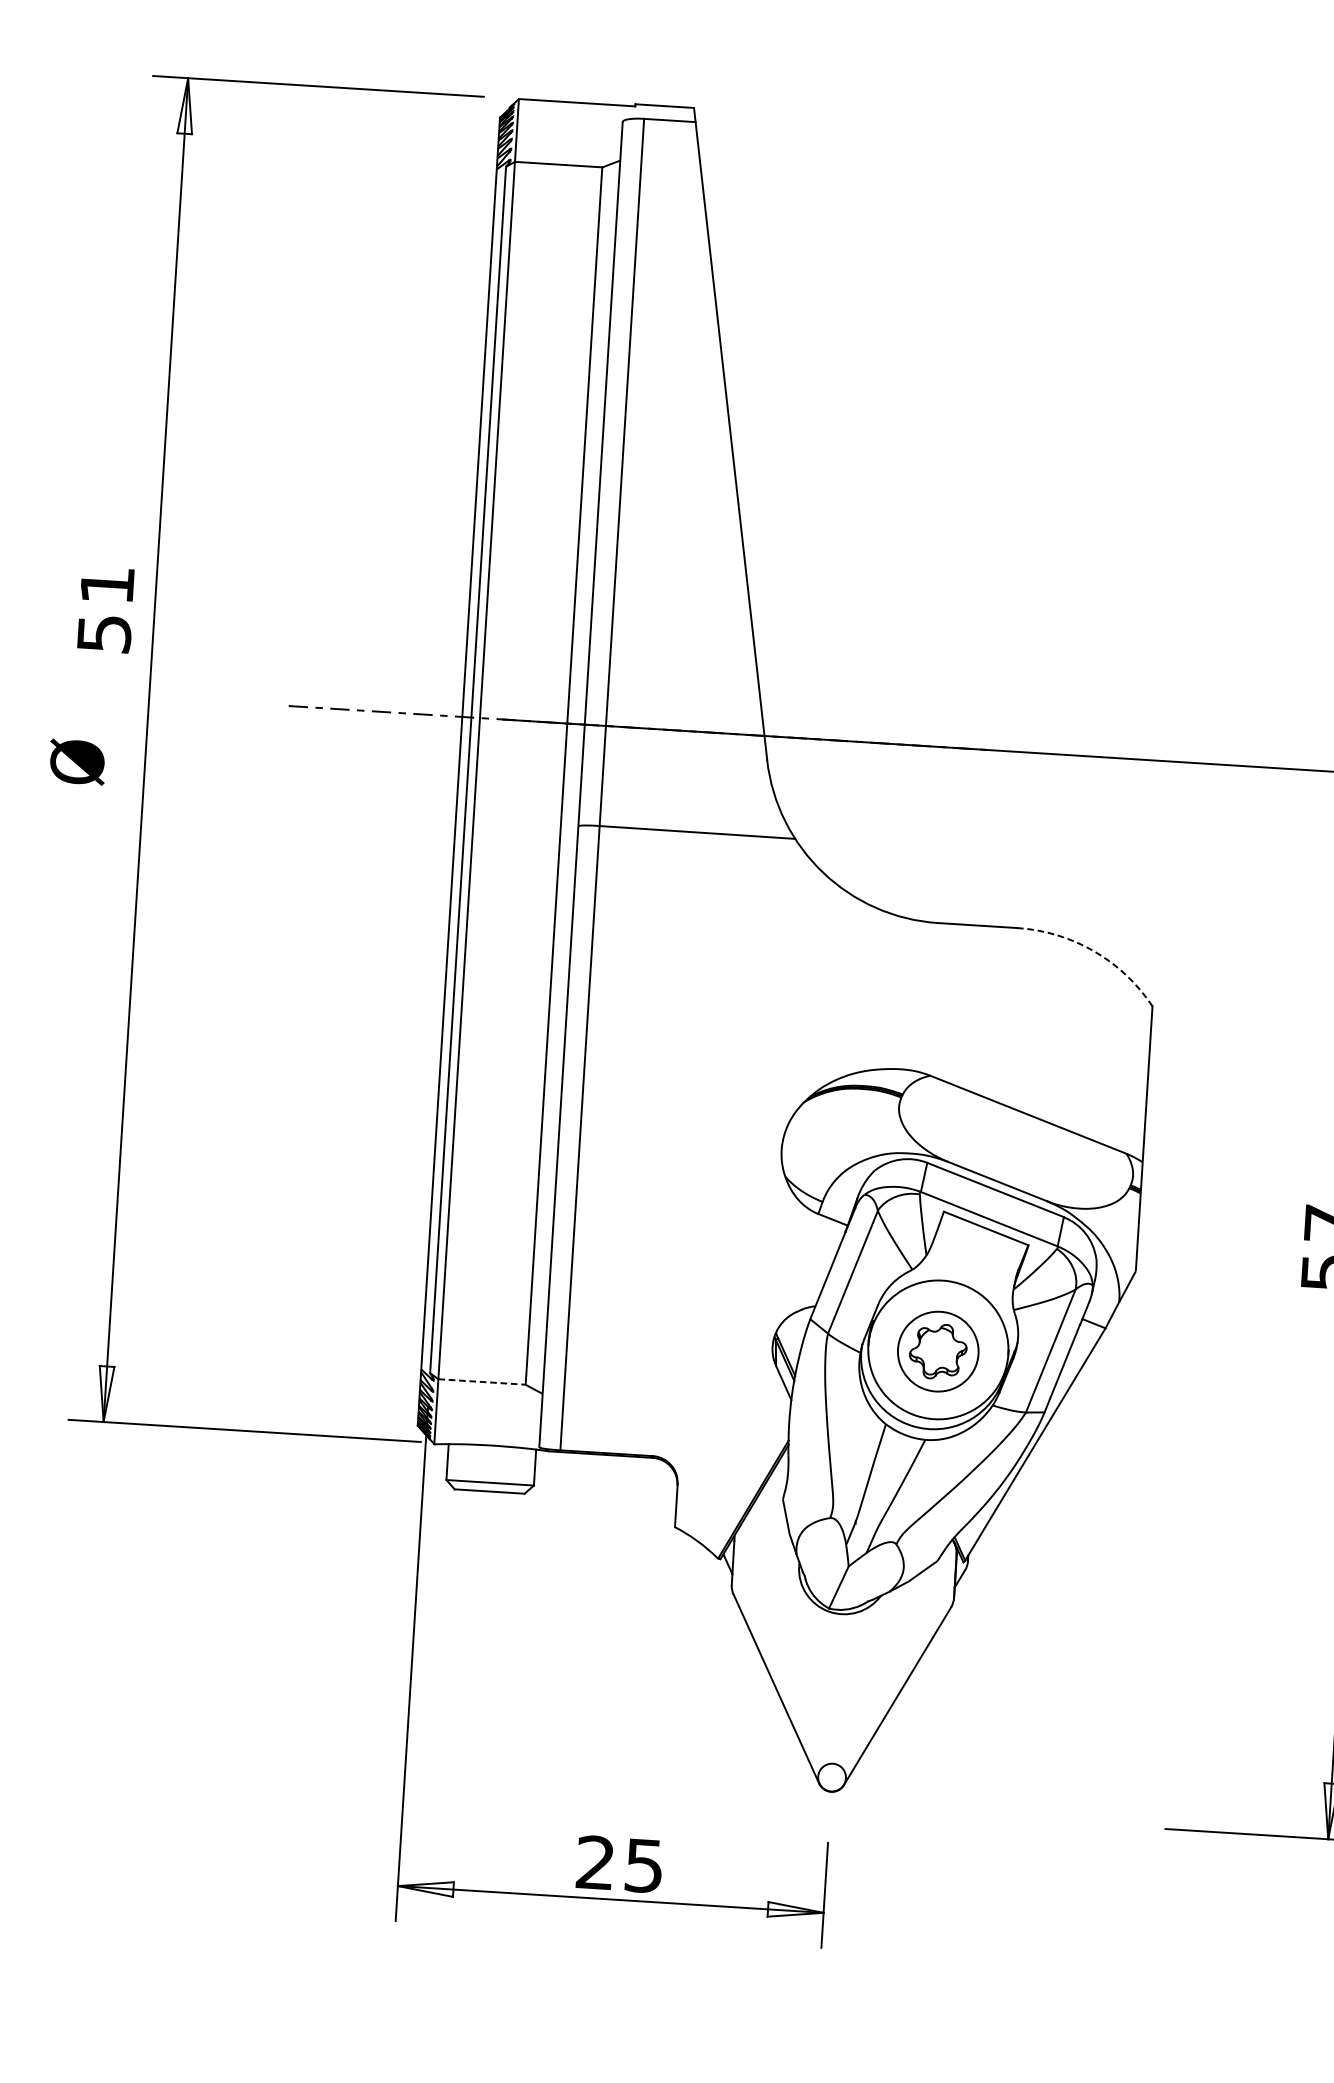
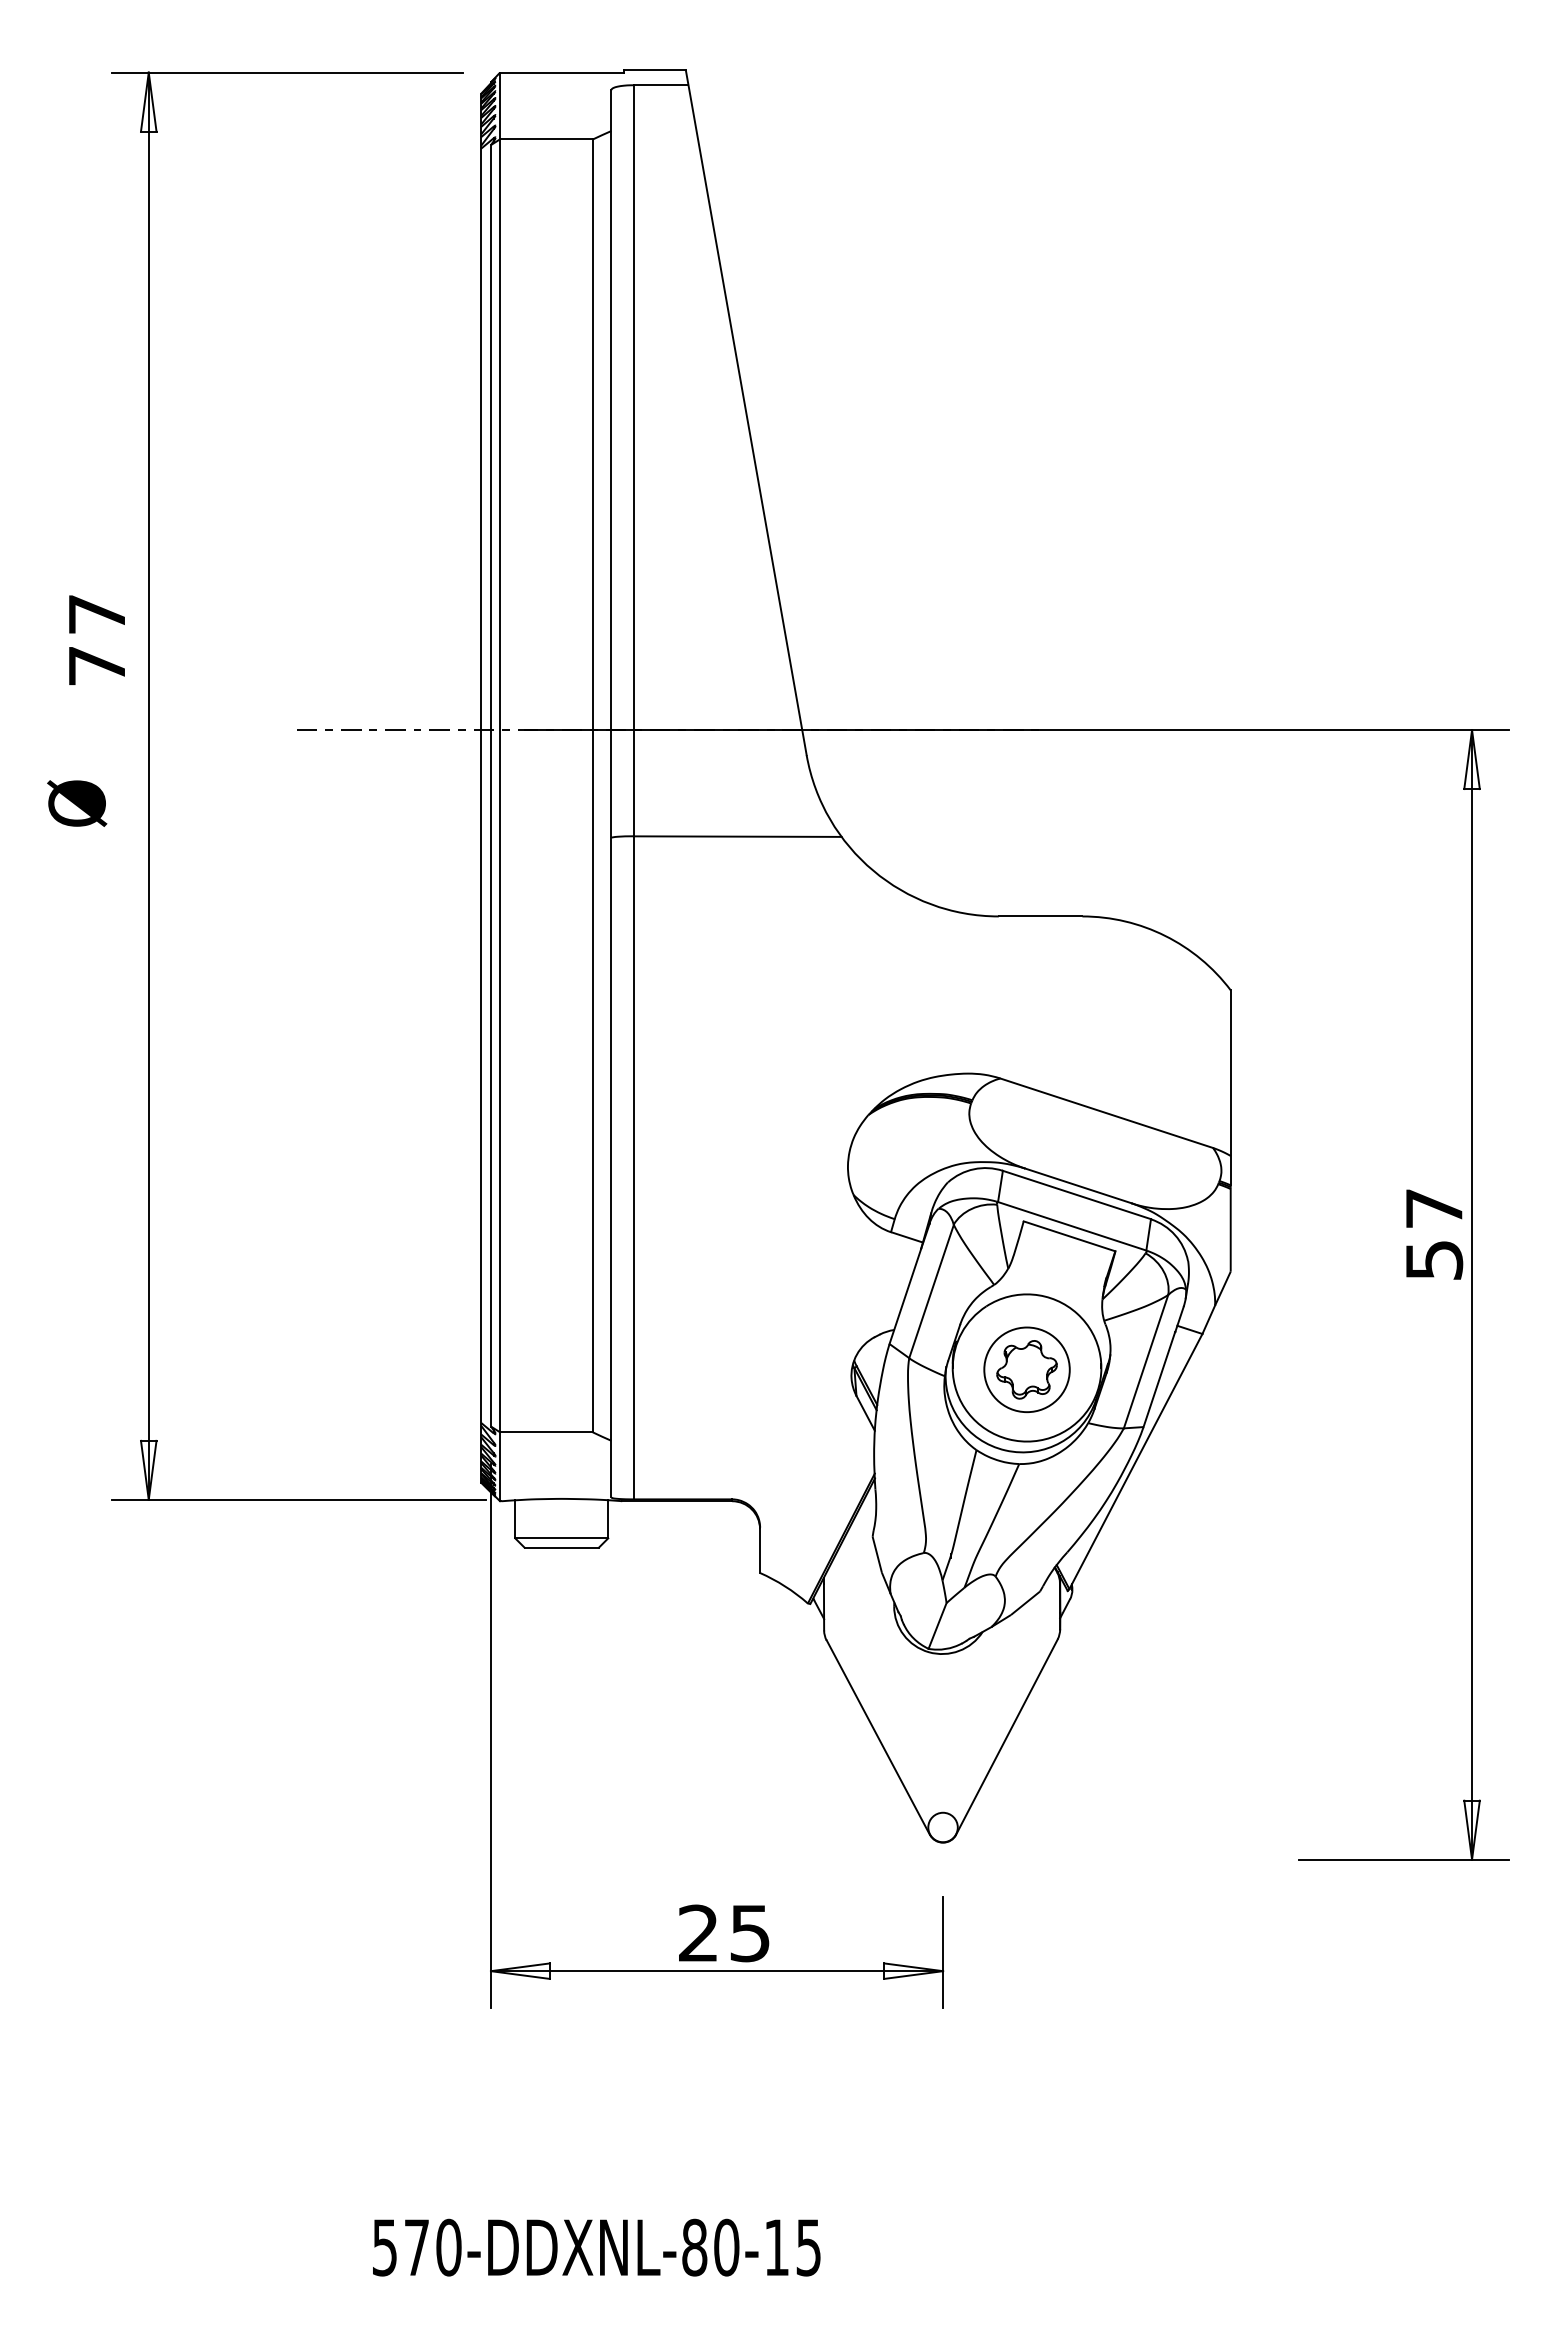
text: (106, 609) -> (97, 640), 51 -> 77
arc: (1094, 950) -> (1165, 935), dashed -> solid
line: (482, 1382) -> (546, 1432), dashed -> solid

